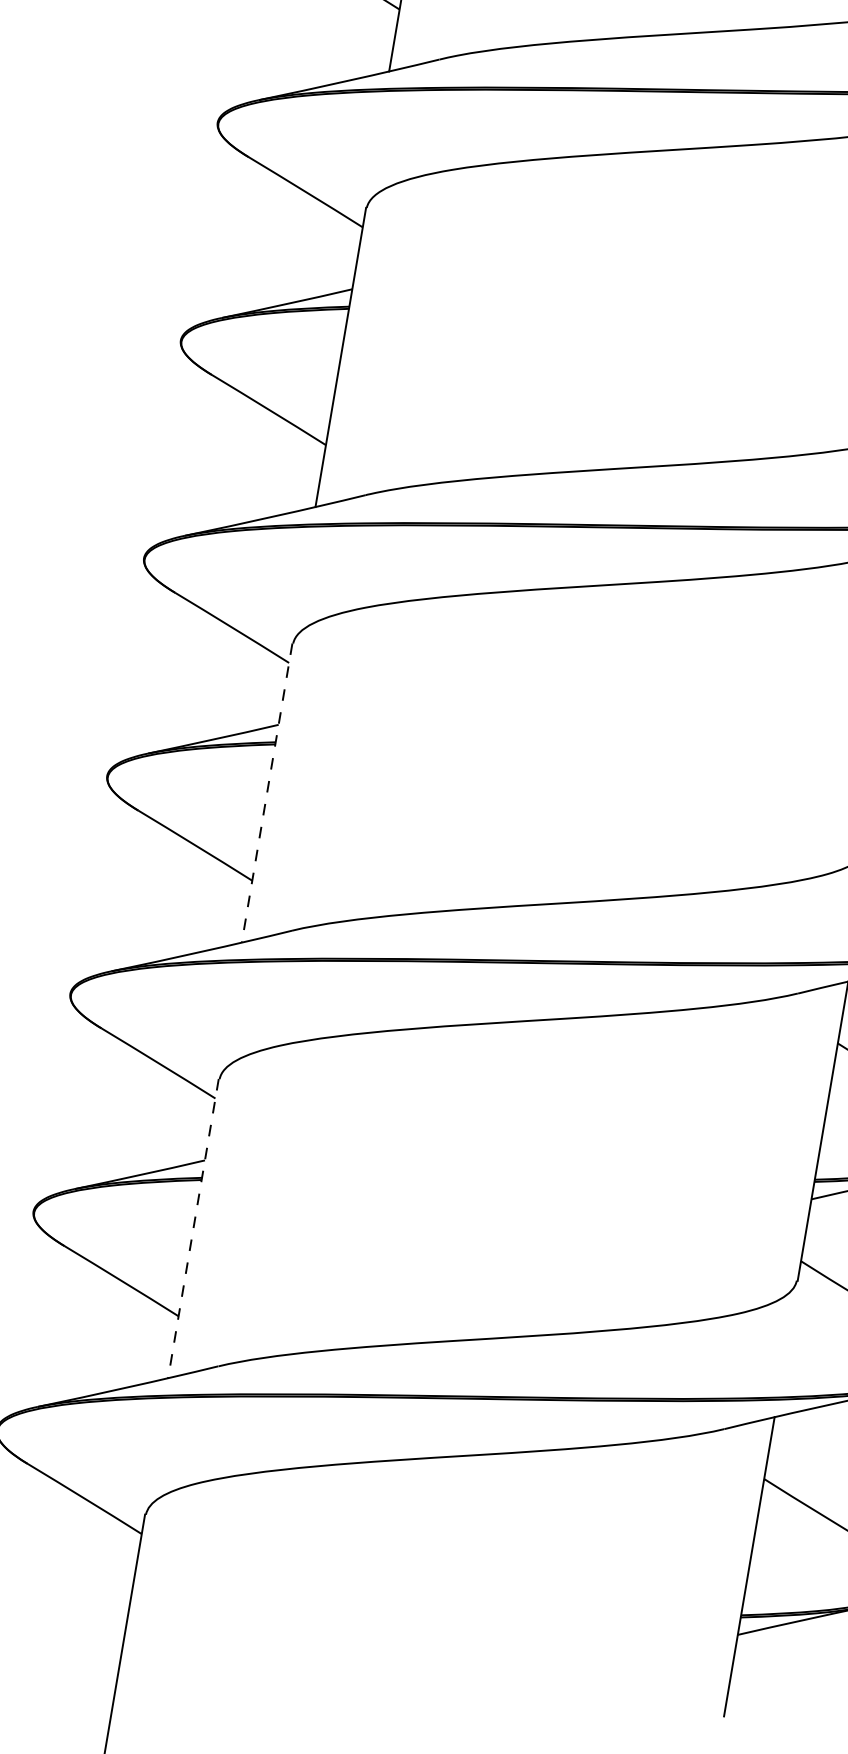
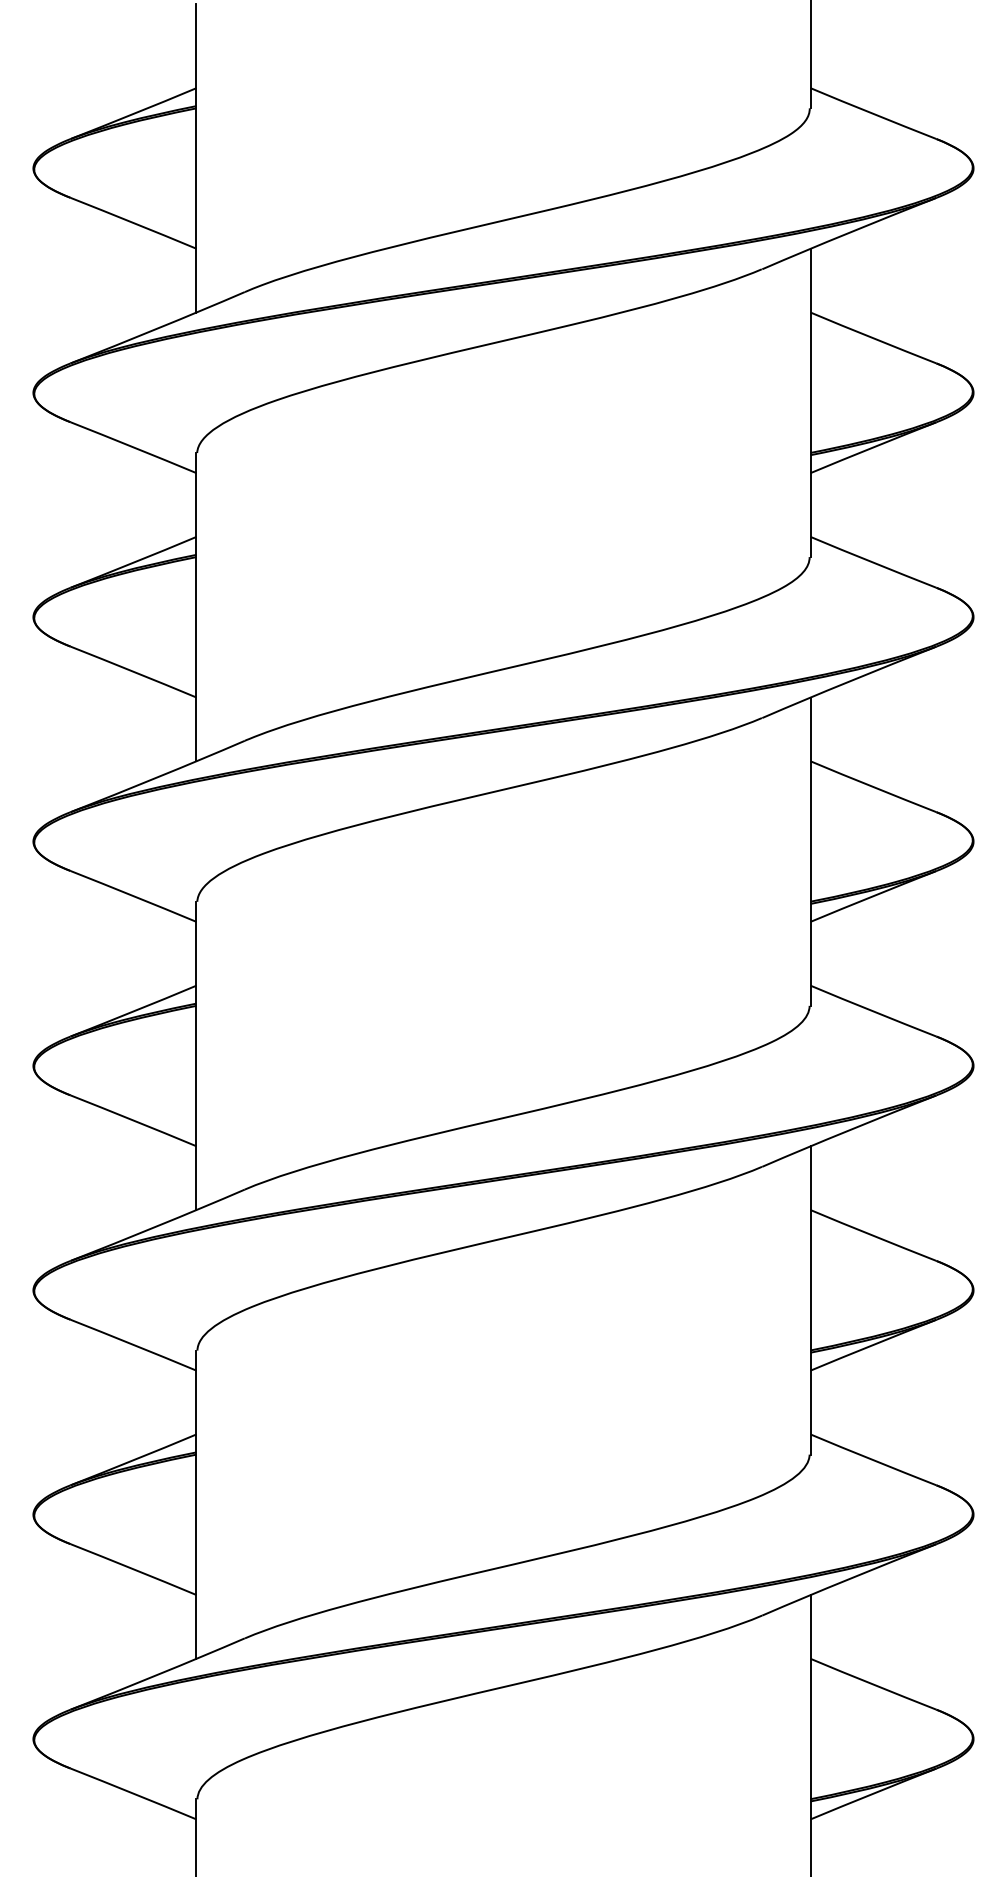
line: (267, 793) -> (196, 1056), dashed -> solid
line: (193, 1229) -> (196, 1505), dashed -> solid

